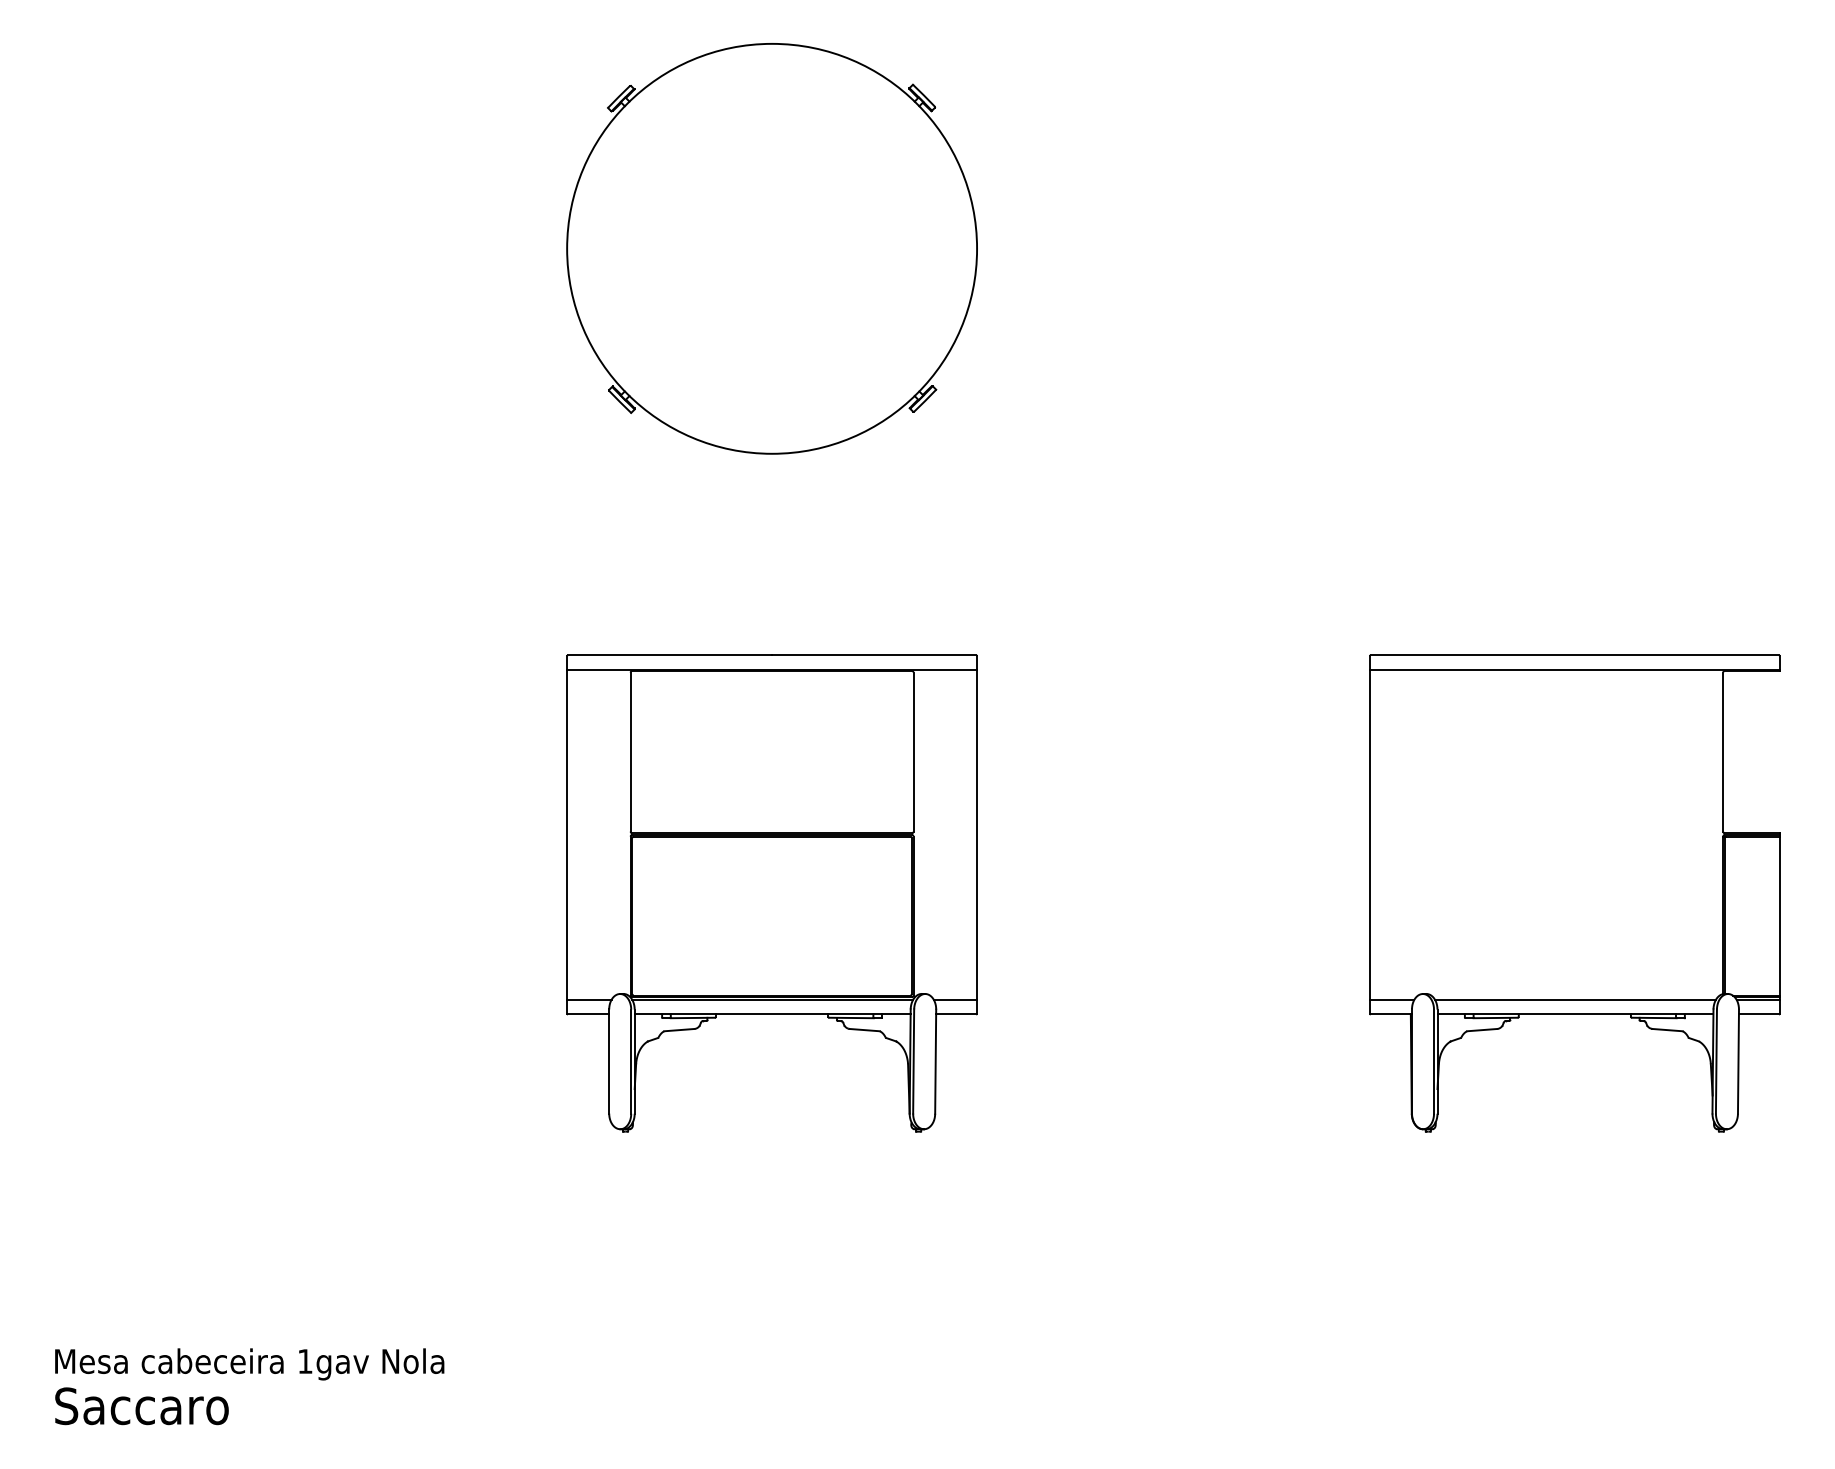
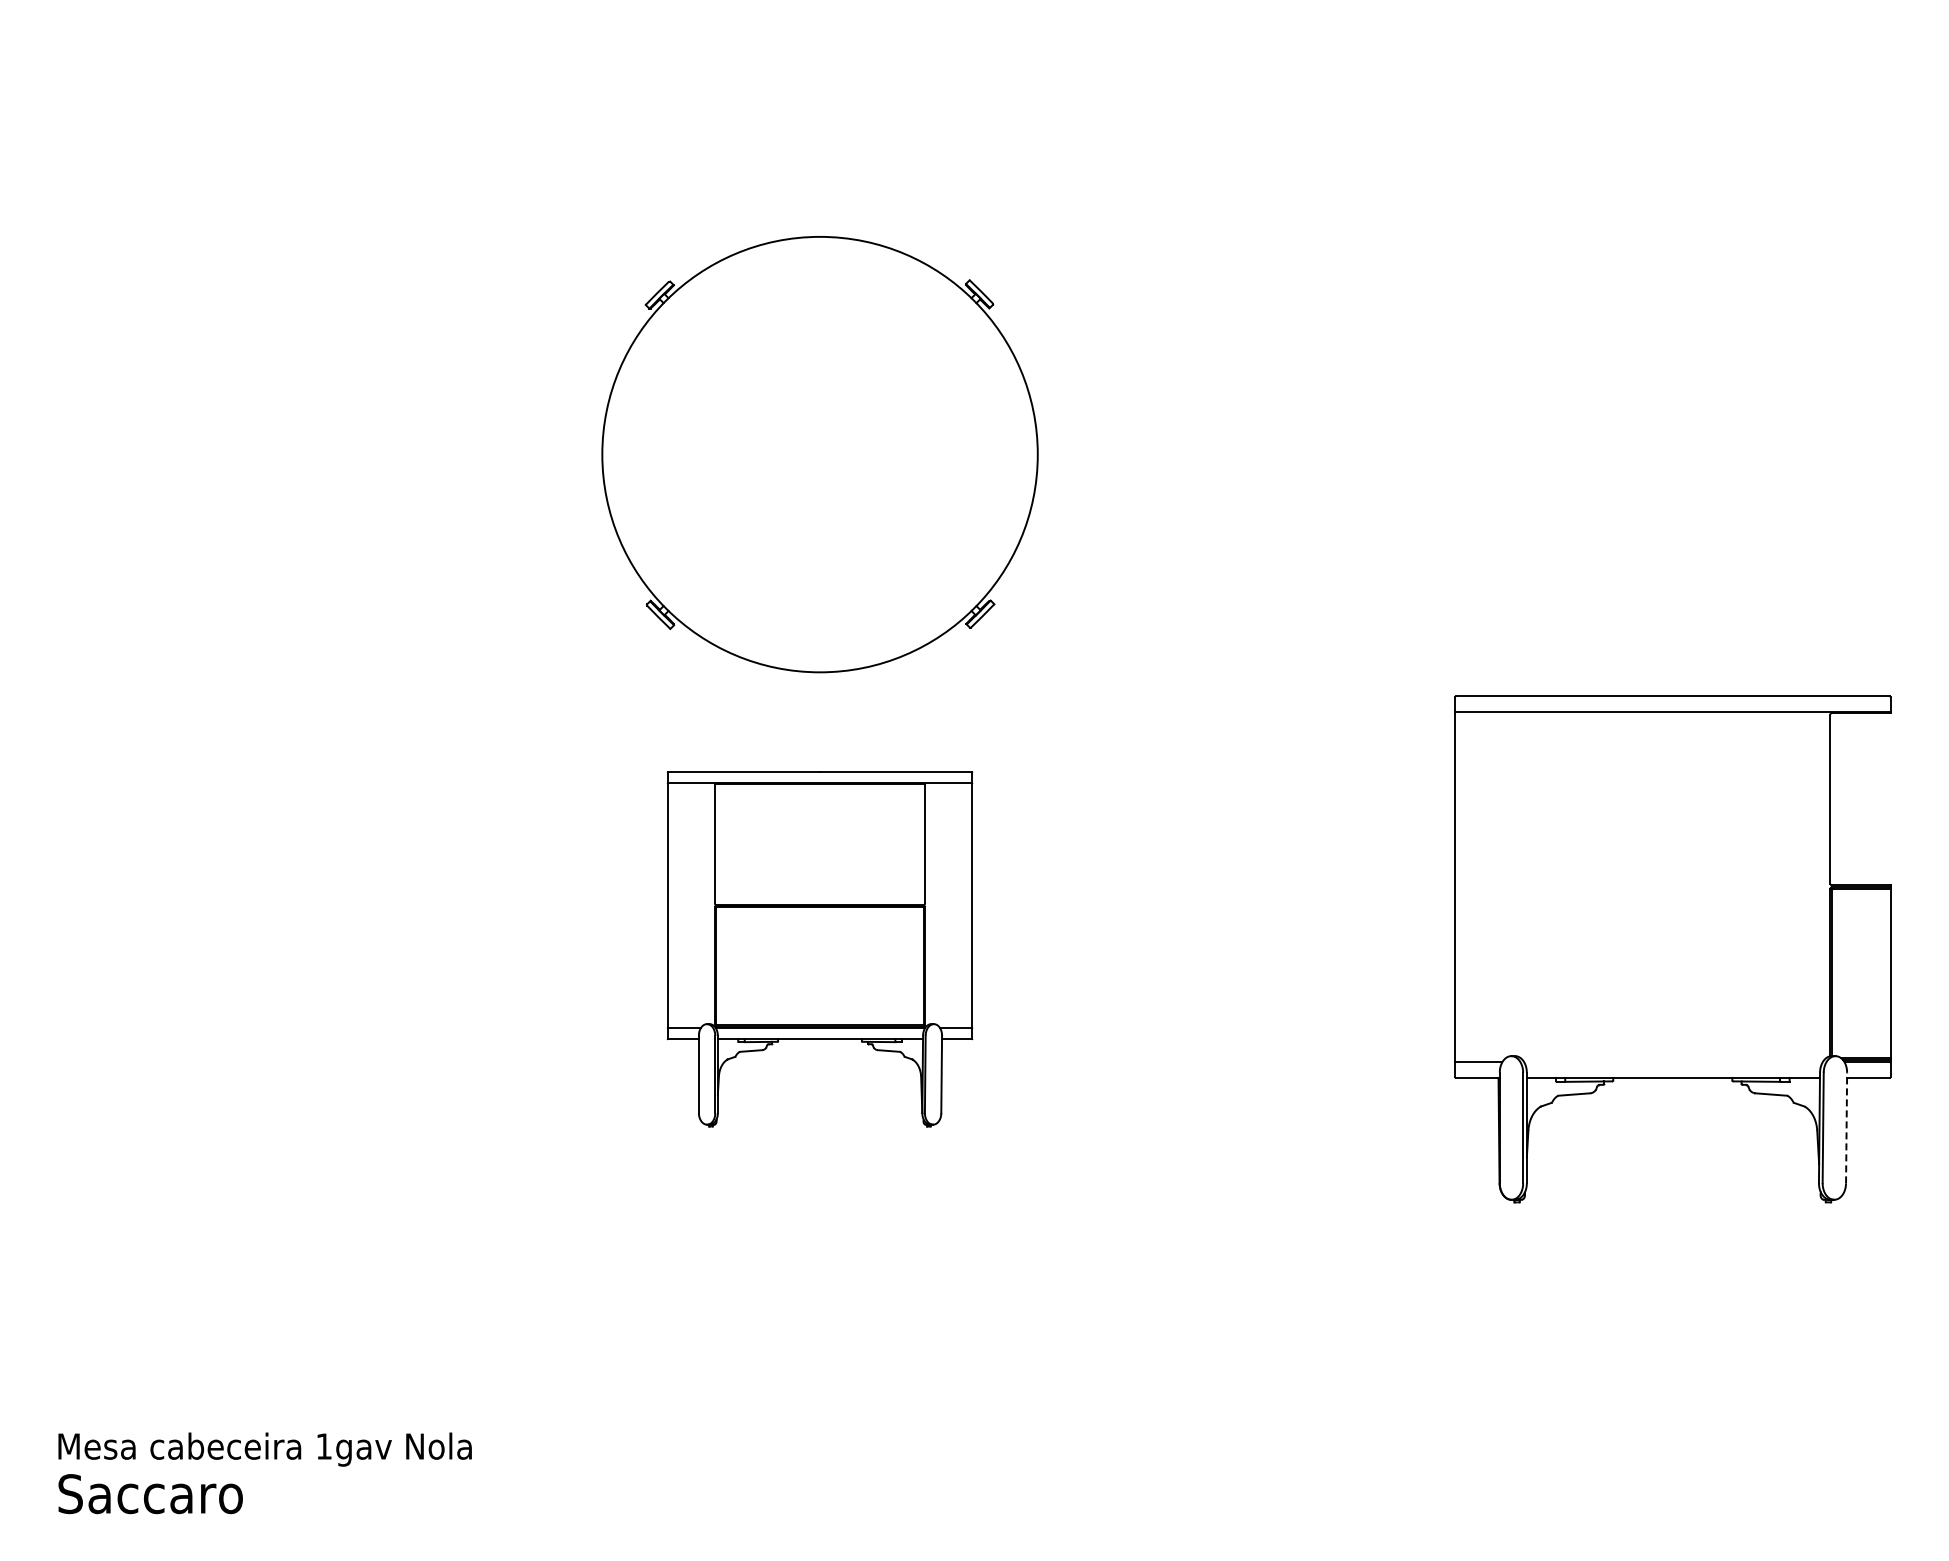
part: (771, 248) -> (819, 454), moved
part: (771, 893) -> (819, 949), size x0.7
line: (1575, 999) -> (1673, 1062), removed
line: (1738, 1061) -> (1846, 1127), solid -> dashed

